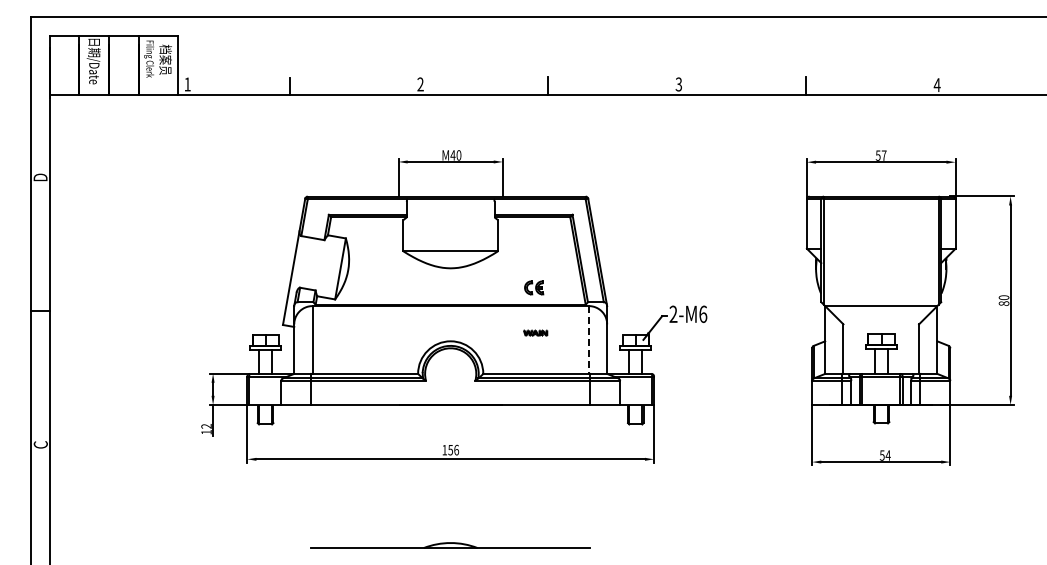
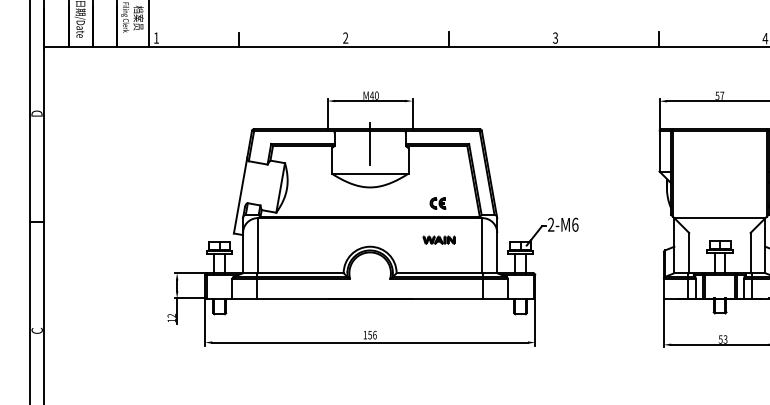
line: (450, 214) -> (369, 143), added
part: (535, 332) -> (439, 239), size x1.67
line: (588, 340) -> (482, 246), dashed -> solid
text: (887, 455) -> (724, 339), 54 -> 53

